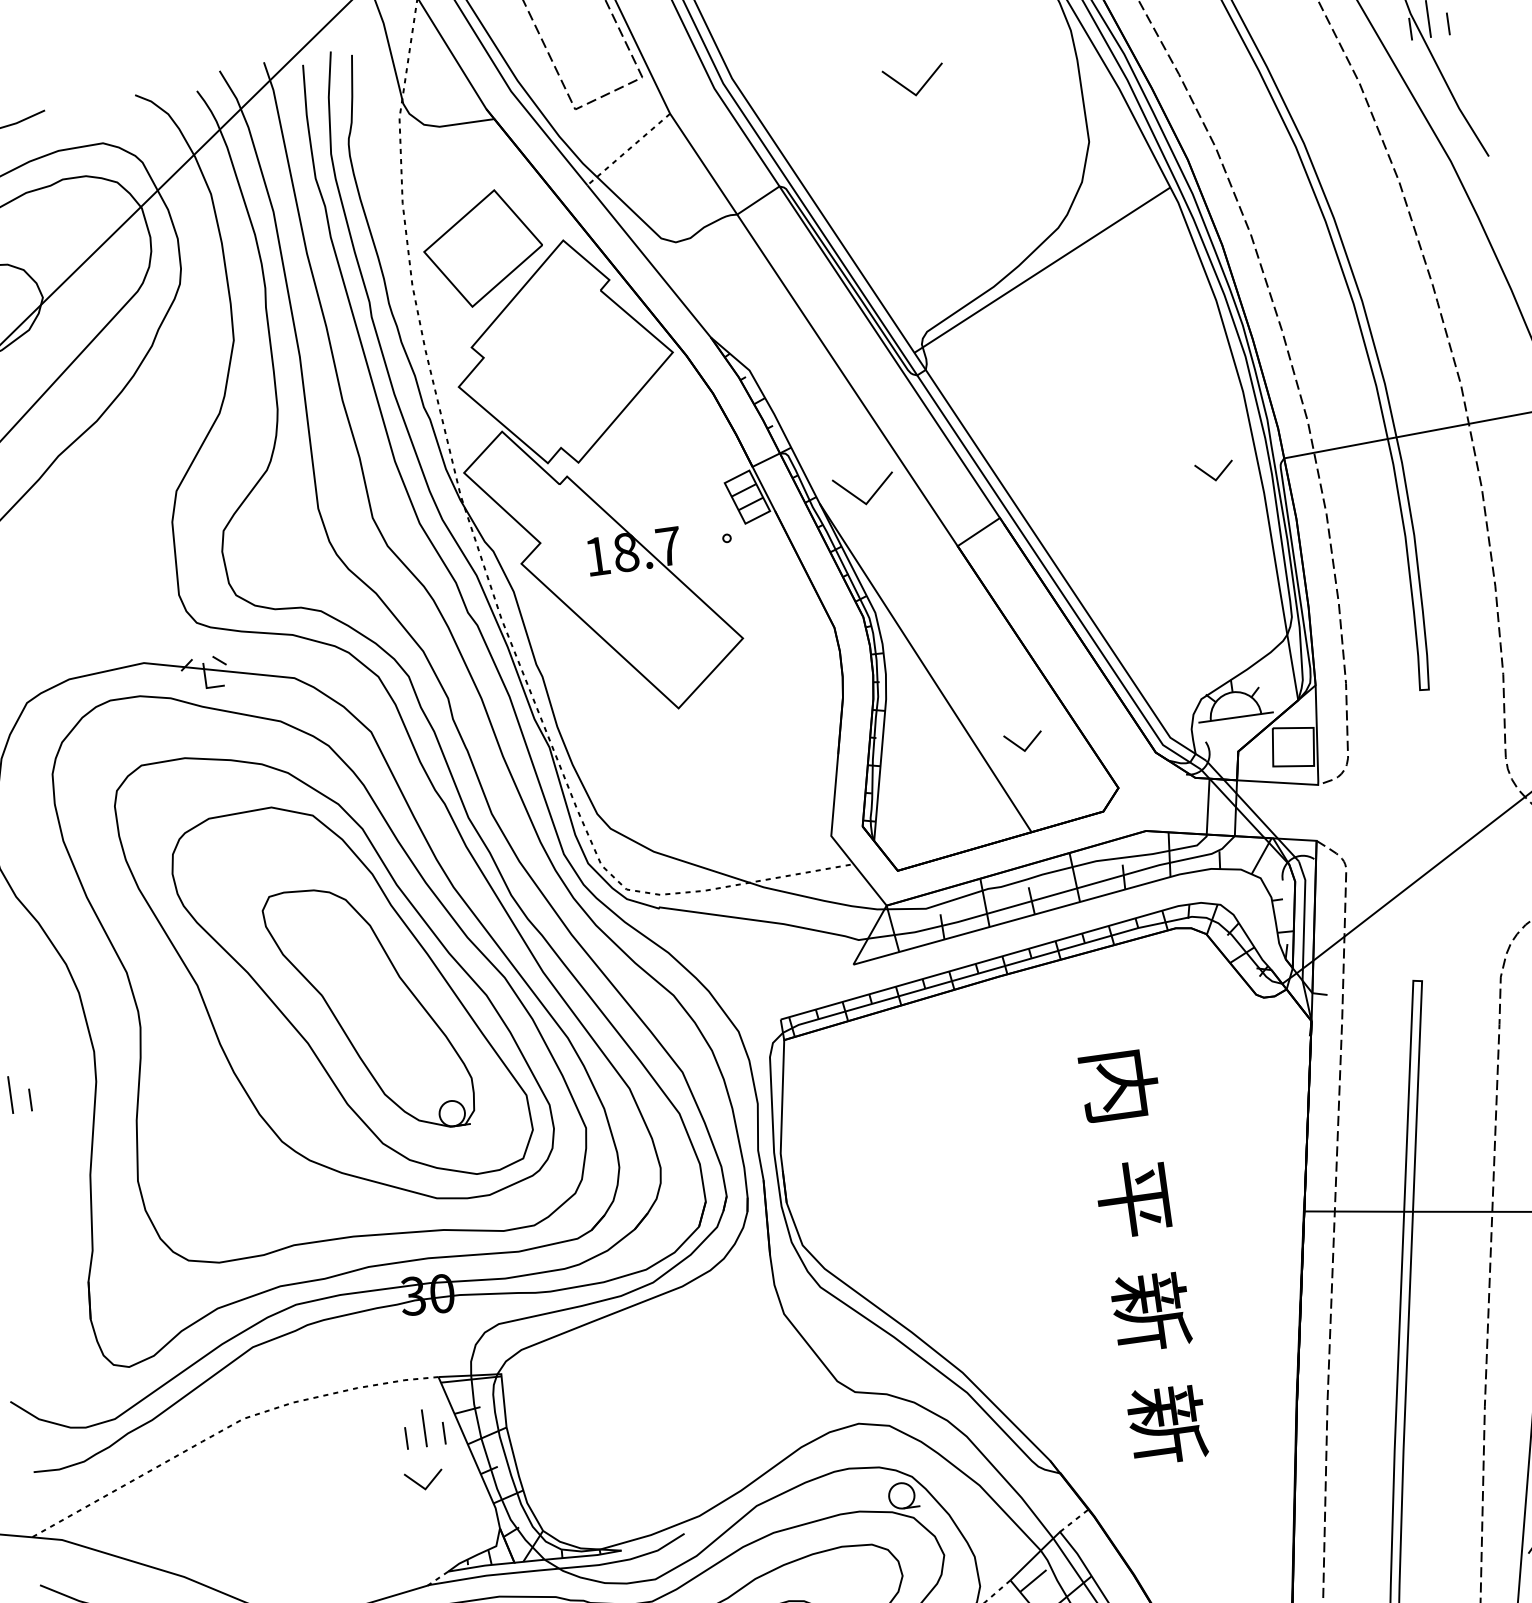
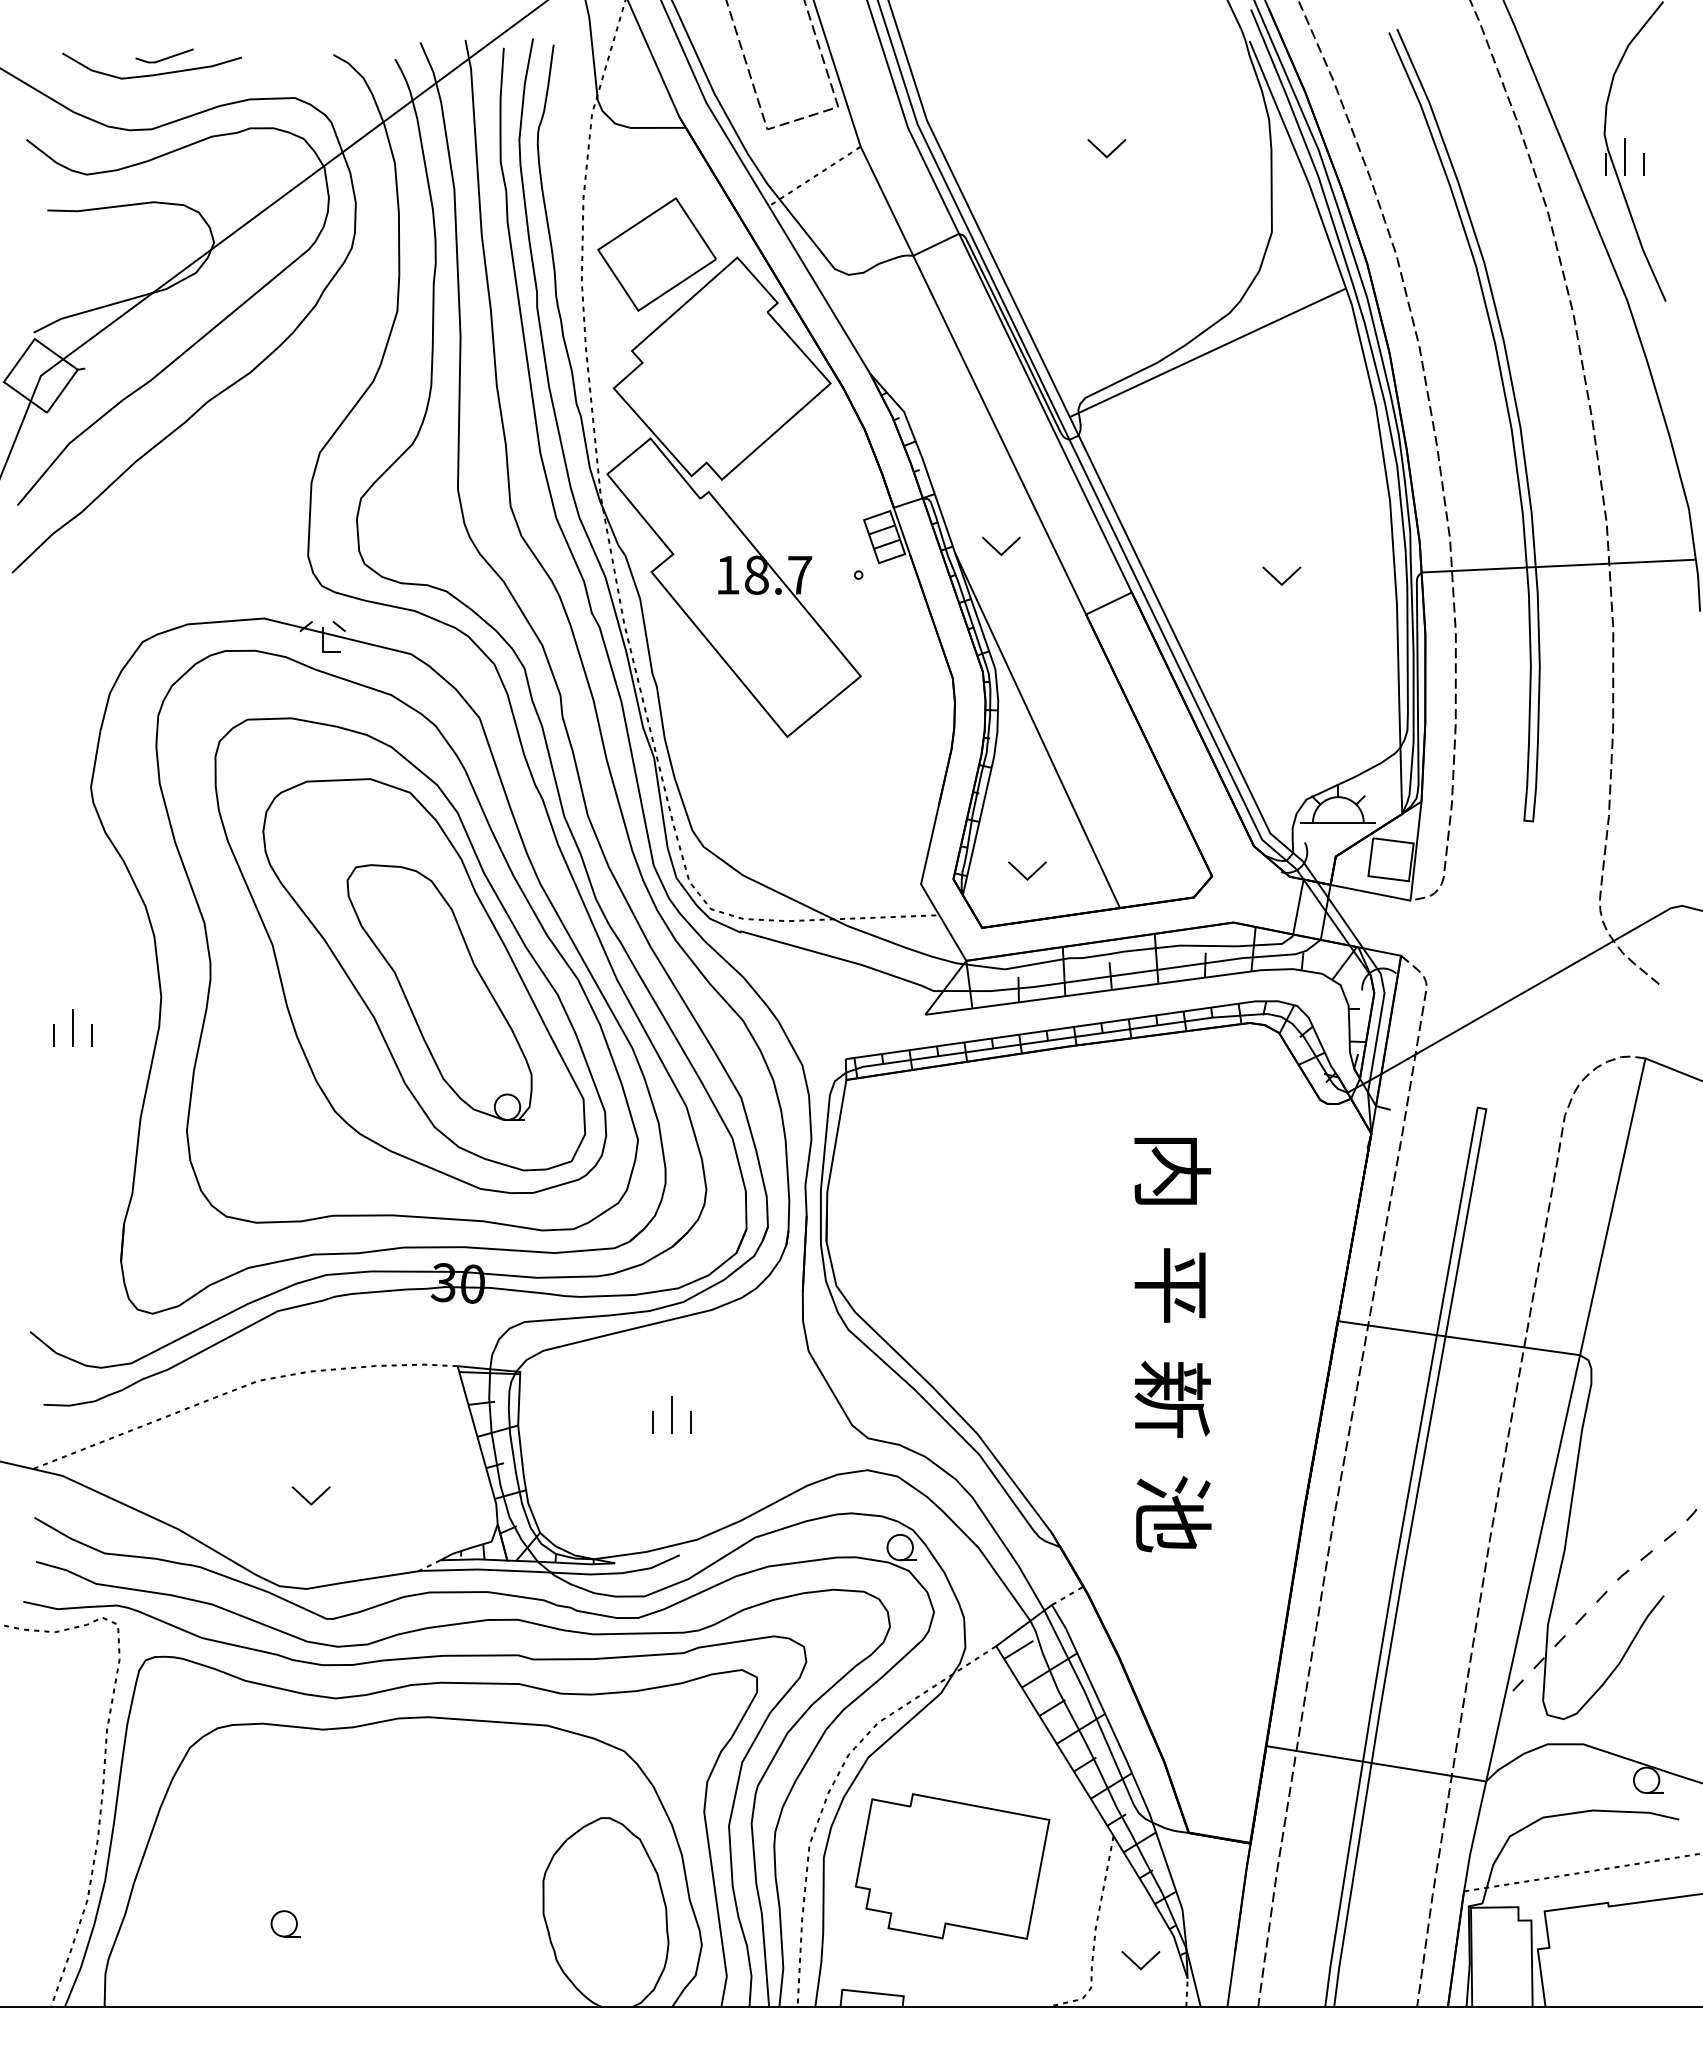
part: (913, 81) -> (1106, 148), size x0.62
part: (1214, 471) -> (1281, 575), moved
part: (864, 489) -> (1001, 545), size x0.62
part: (1023, 741) -> (1027, 870), moved
text: (1167, 1424) -> (1173, 1513), 新 -> 池
part: (424, 1427) -> (671, 1414), moved
part: (423, 1480) -> (310, 1495), moved

